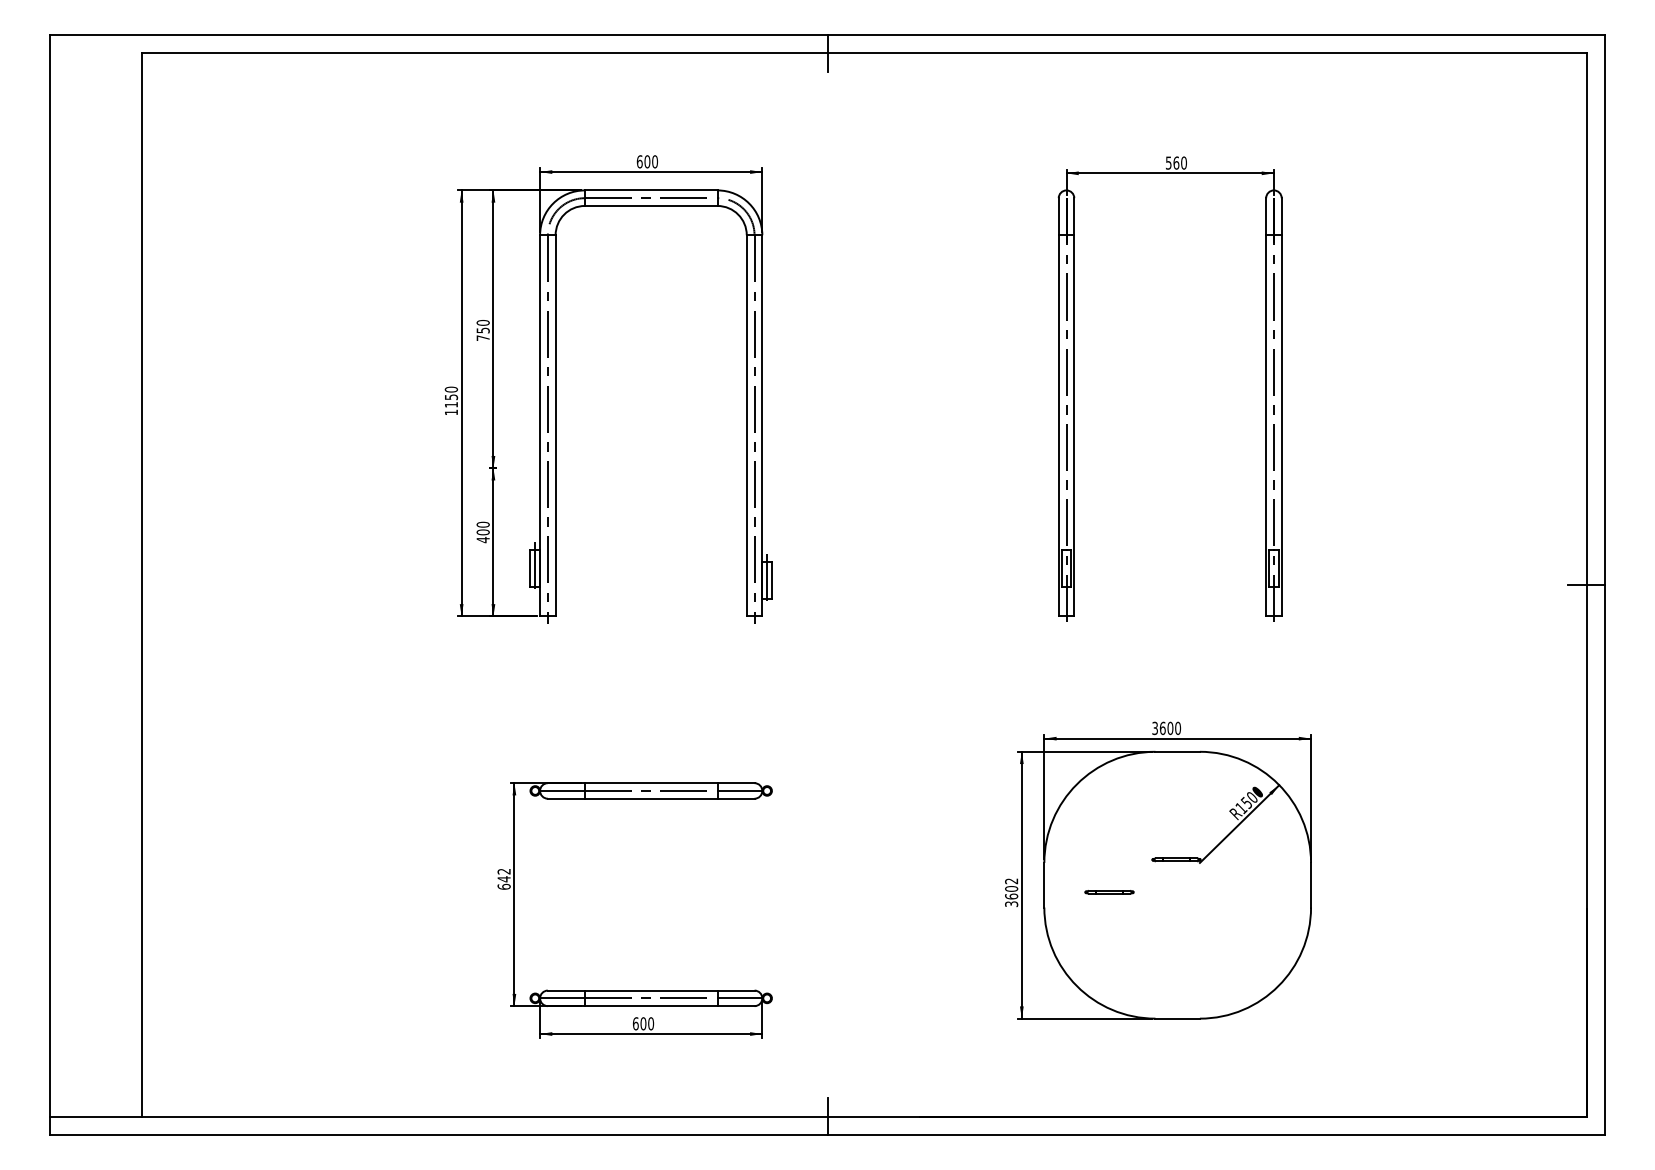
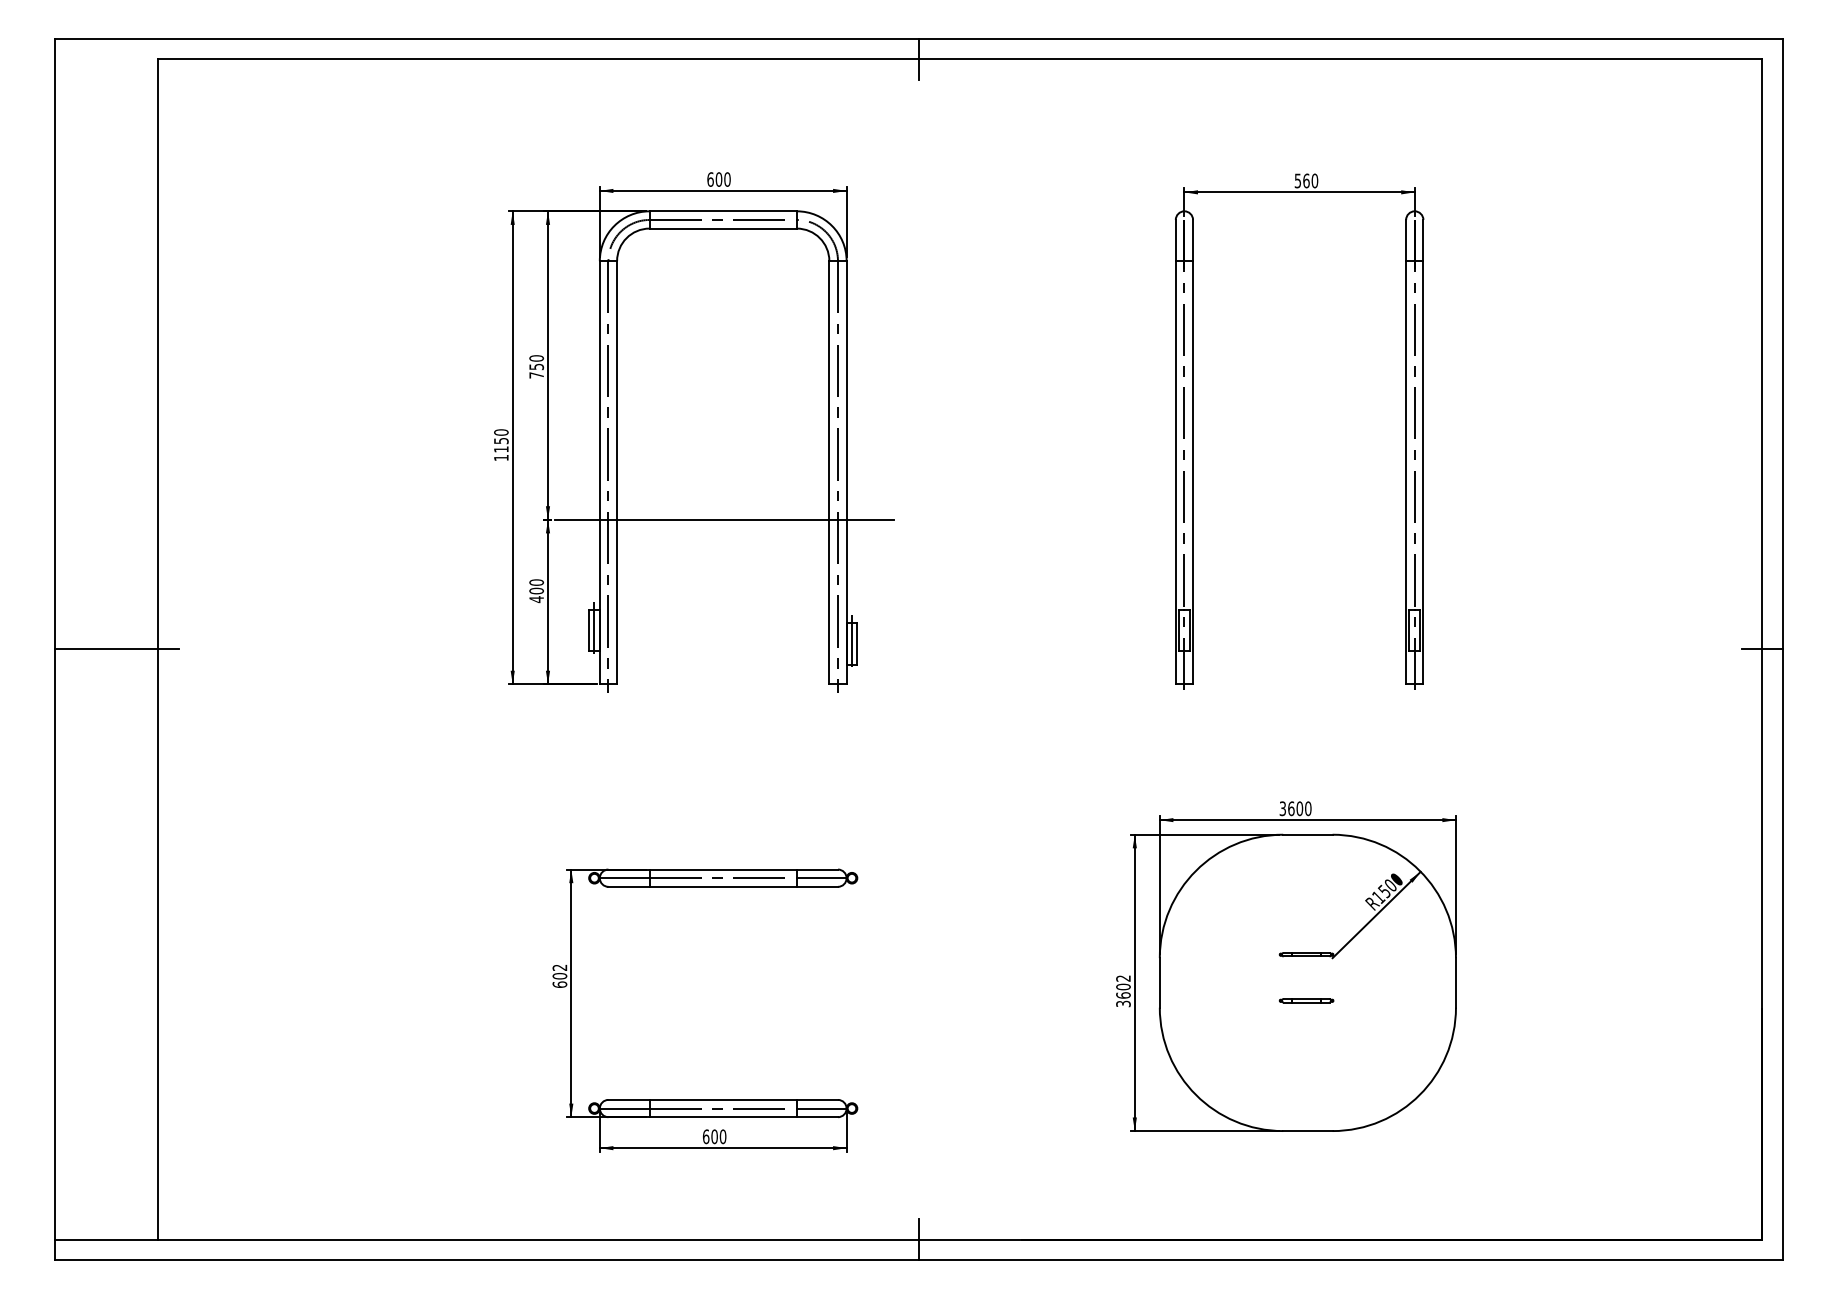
line: (652, 468) -> (724, 520), added
line: (104, 585) -> (116, 650), added
text: (503, 879) -> (559, 976), 642 -> 602
line: (1109, 891) -> (1306, 999), moved

